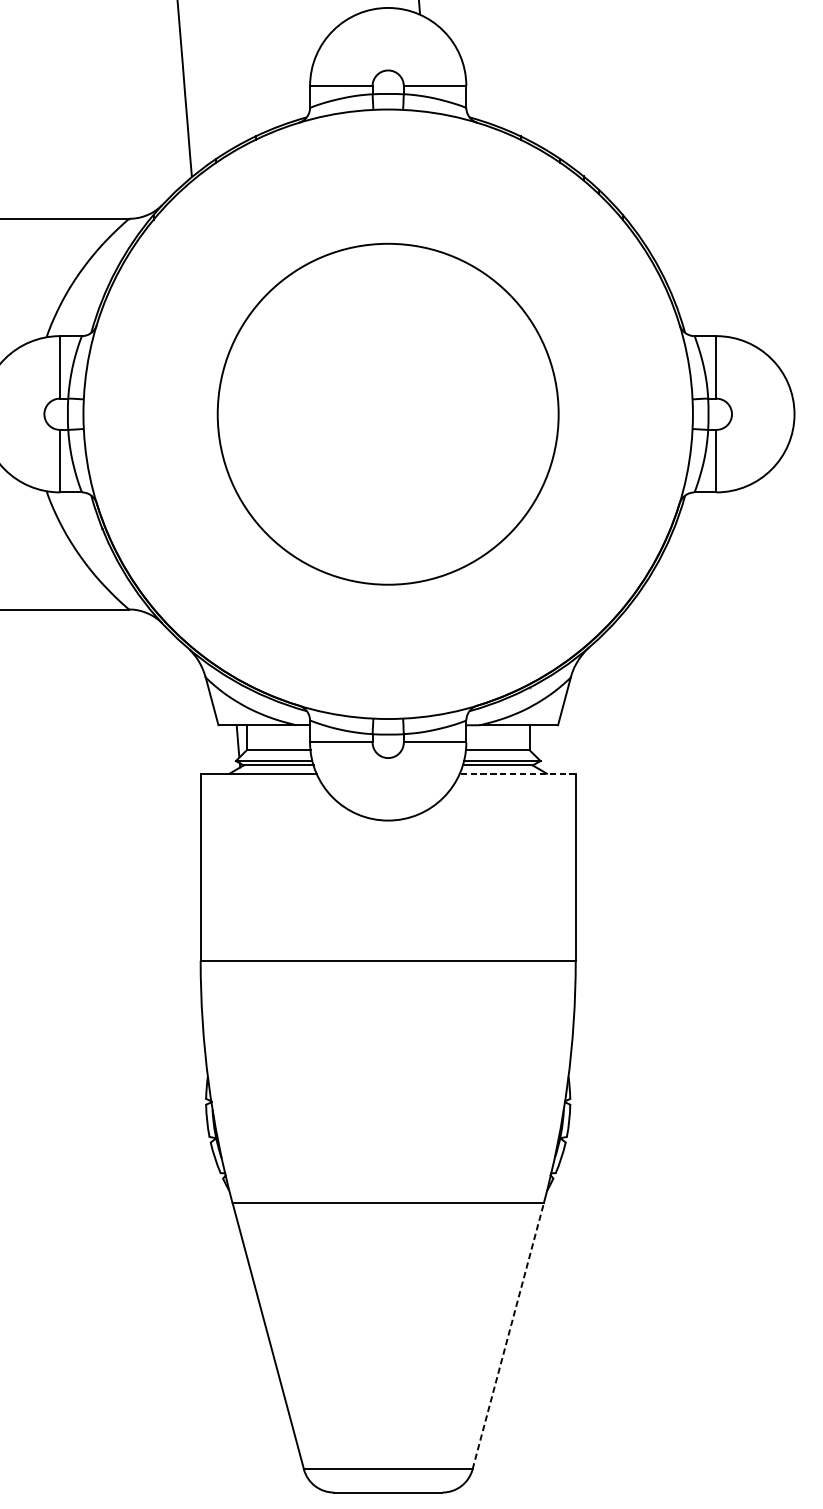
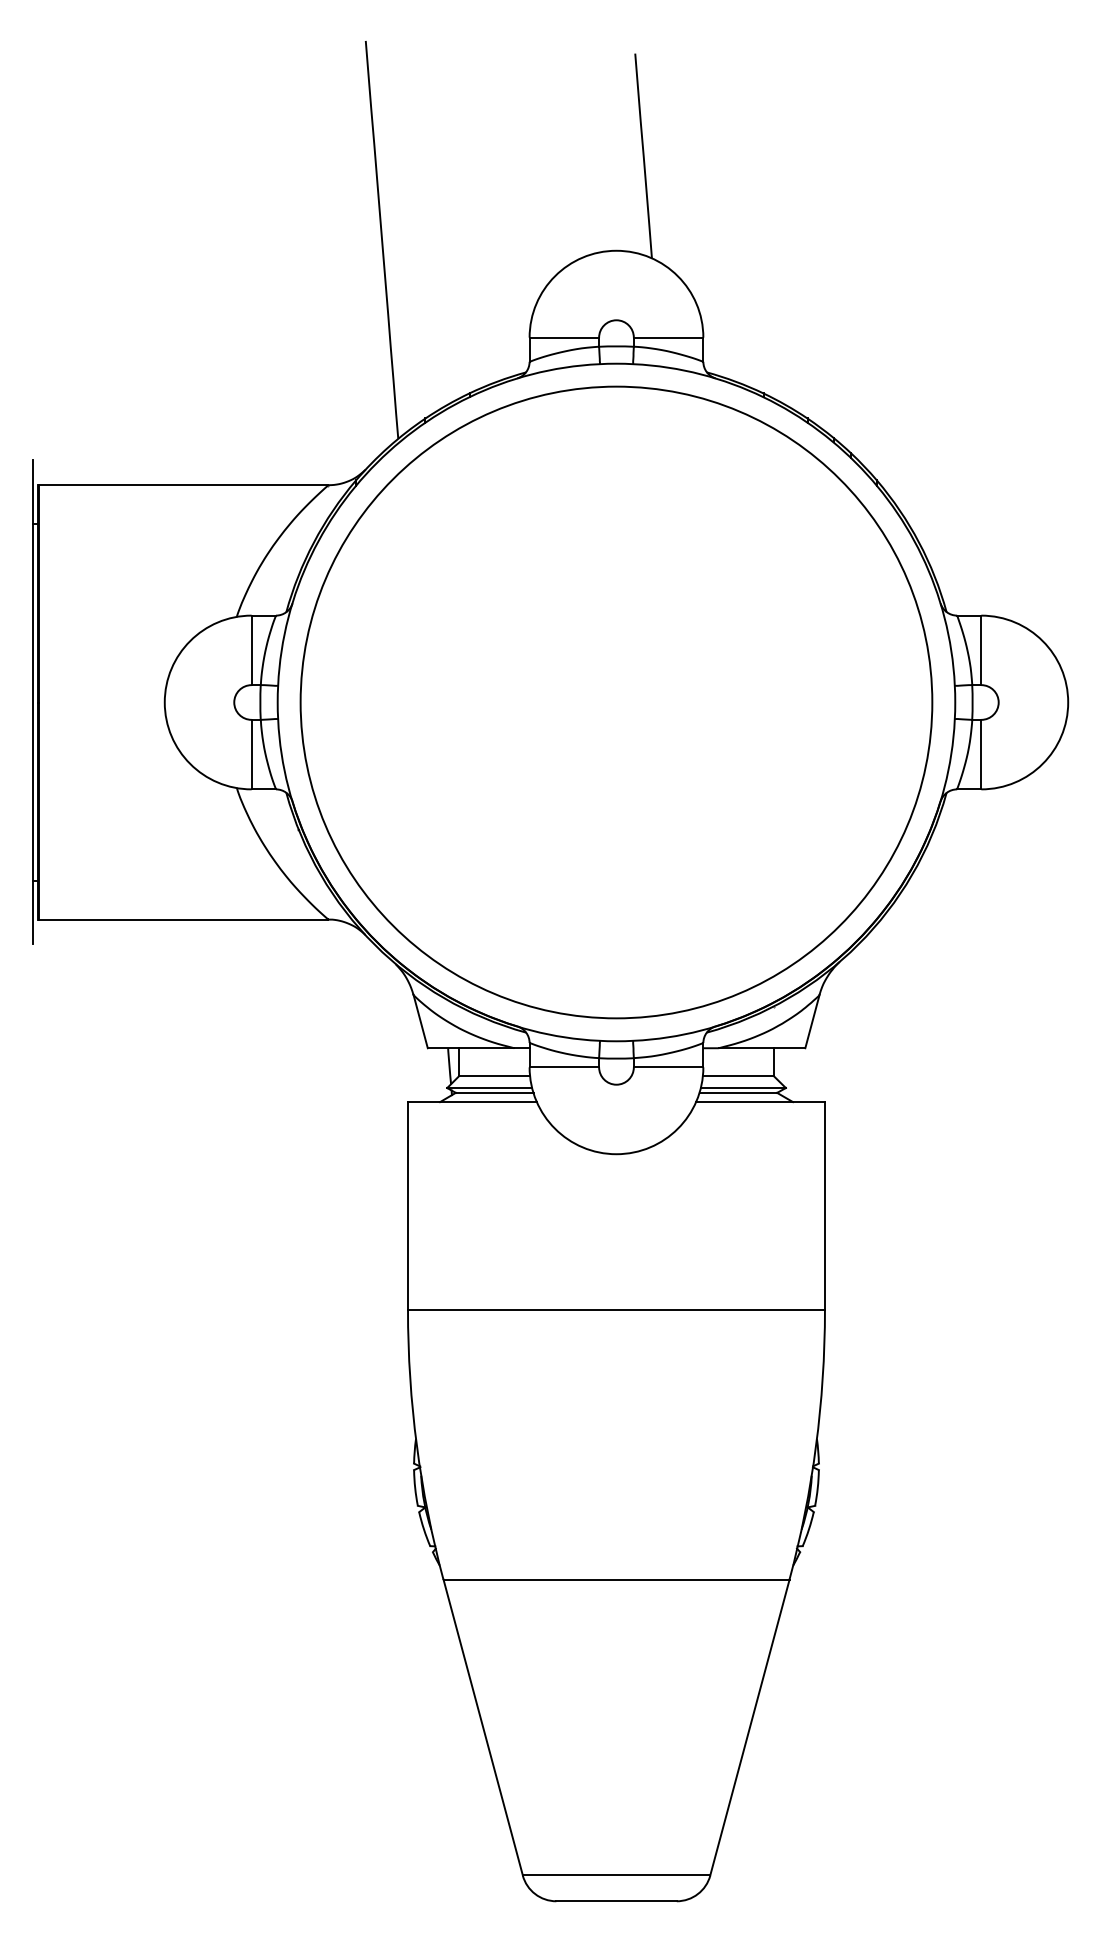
circle: (388, 414) -> (616, 702), size x1.67
line: (517, 774) -> (760, 1102), dashed -> solid
line: (507, 1336) -> (749, 1727), dashed -> solid

